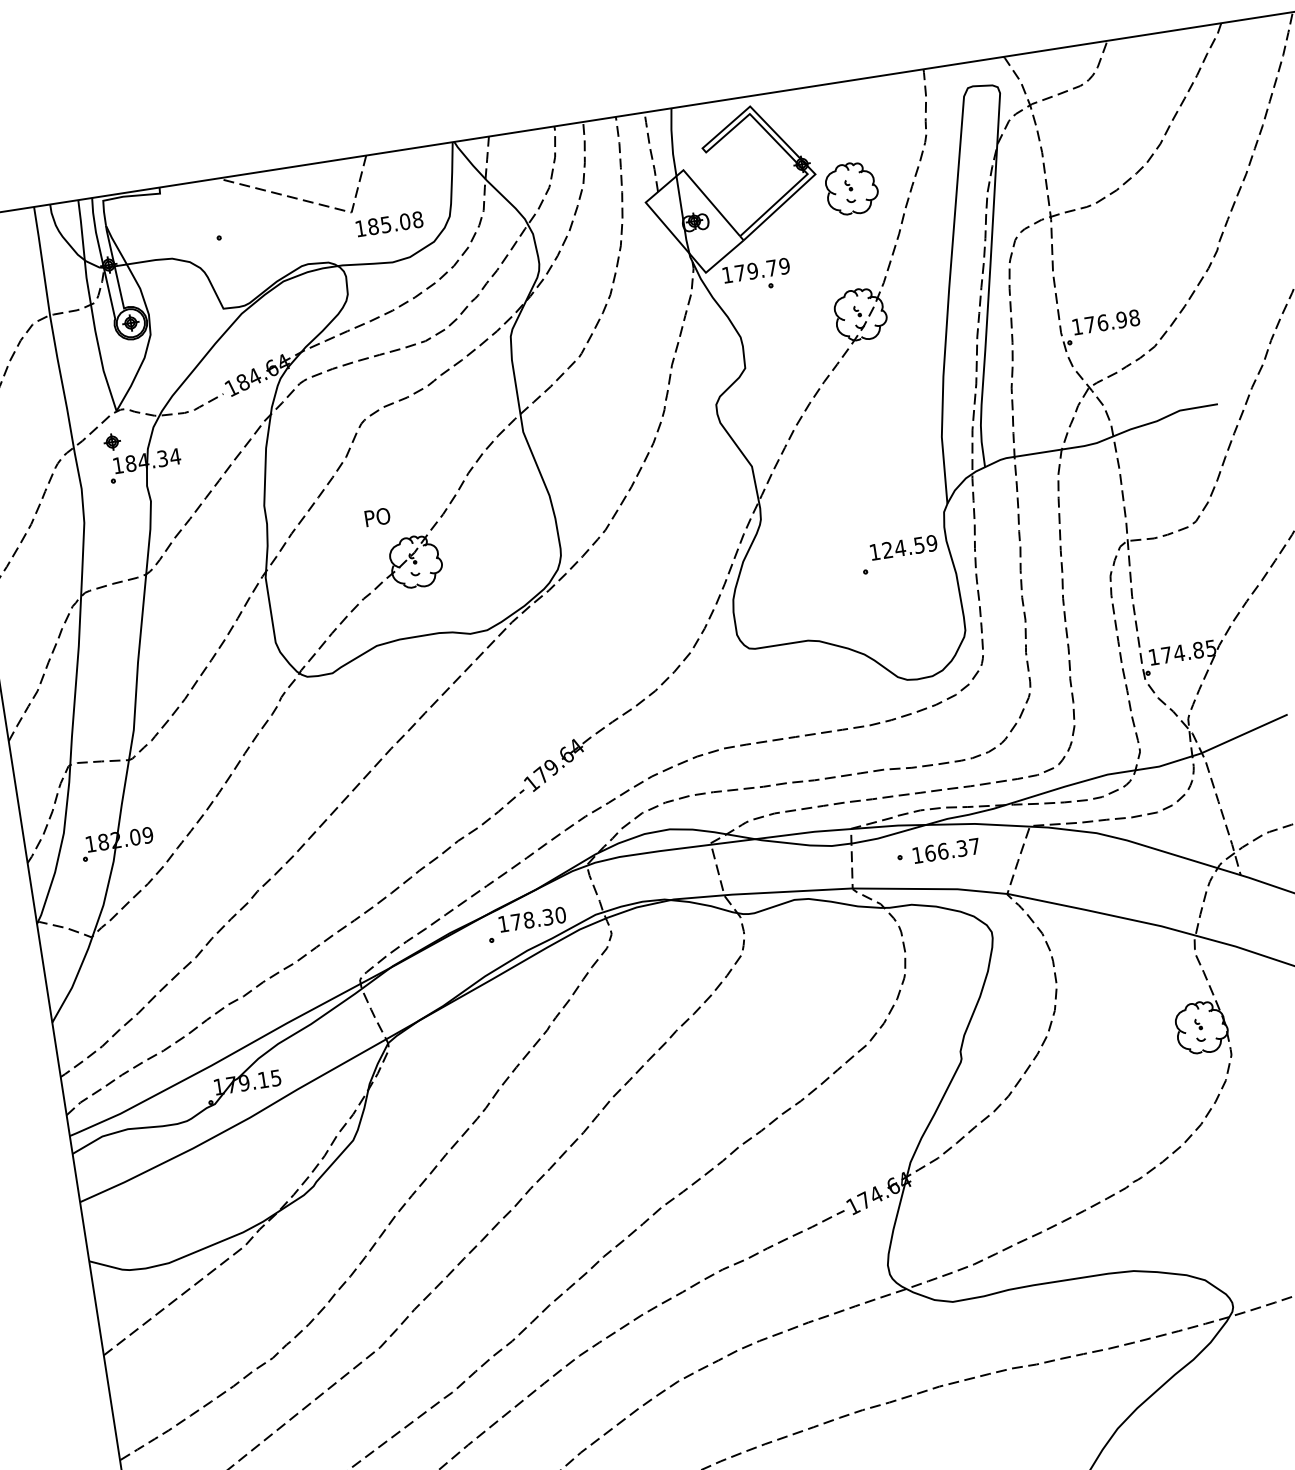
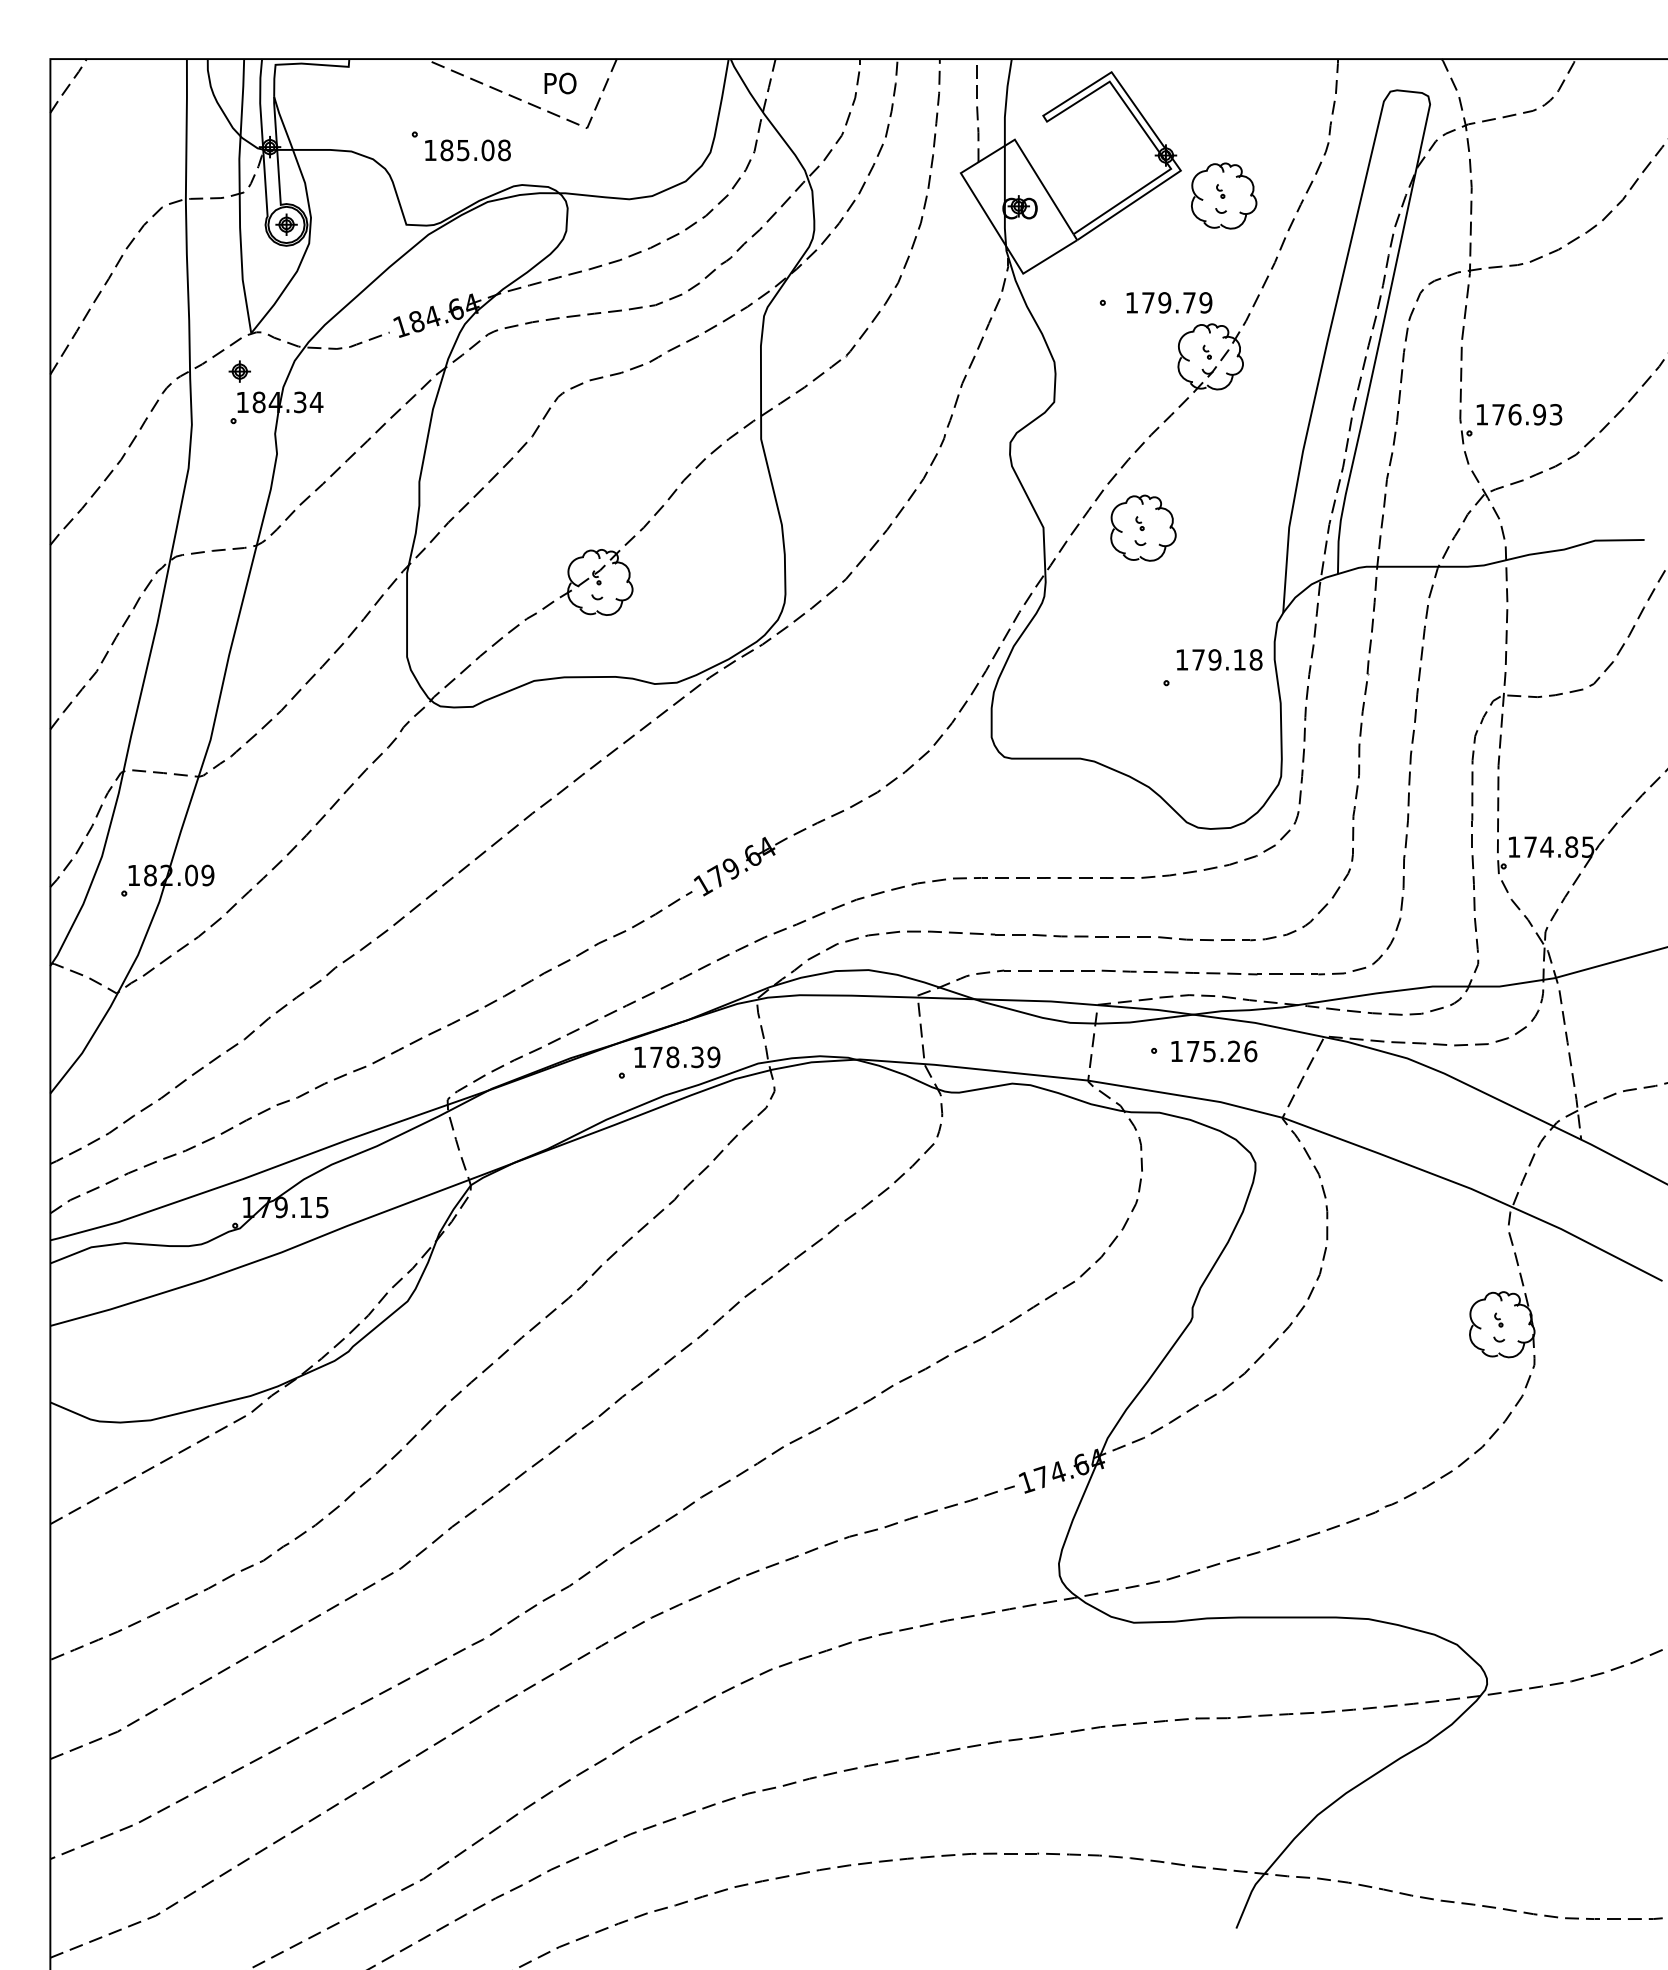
text: (389, 224) -> (467, 150), moved
text: (756, 270) -> (1169, 302), moved
text: (1134, 317) -> (1555, 414), 176.98 -> 176.93
part: (829, 454) -> (1143, 527), added
text: (377, 517) -> (560, 83), moved
text: (909, 546) -> (1227, 659), 124.59 -> 179.18
text: (952, 849) -> (1222, 1051), 166.37 -> 175.26
text: (560, 915) -> (713, 1057), 178.30 -> 178.39

